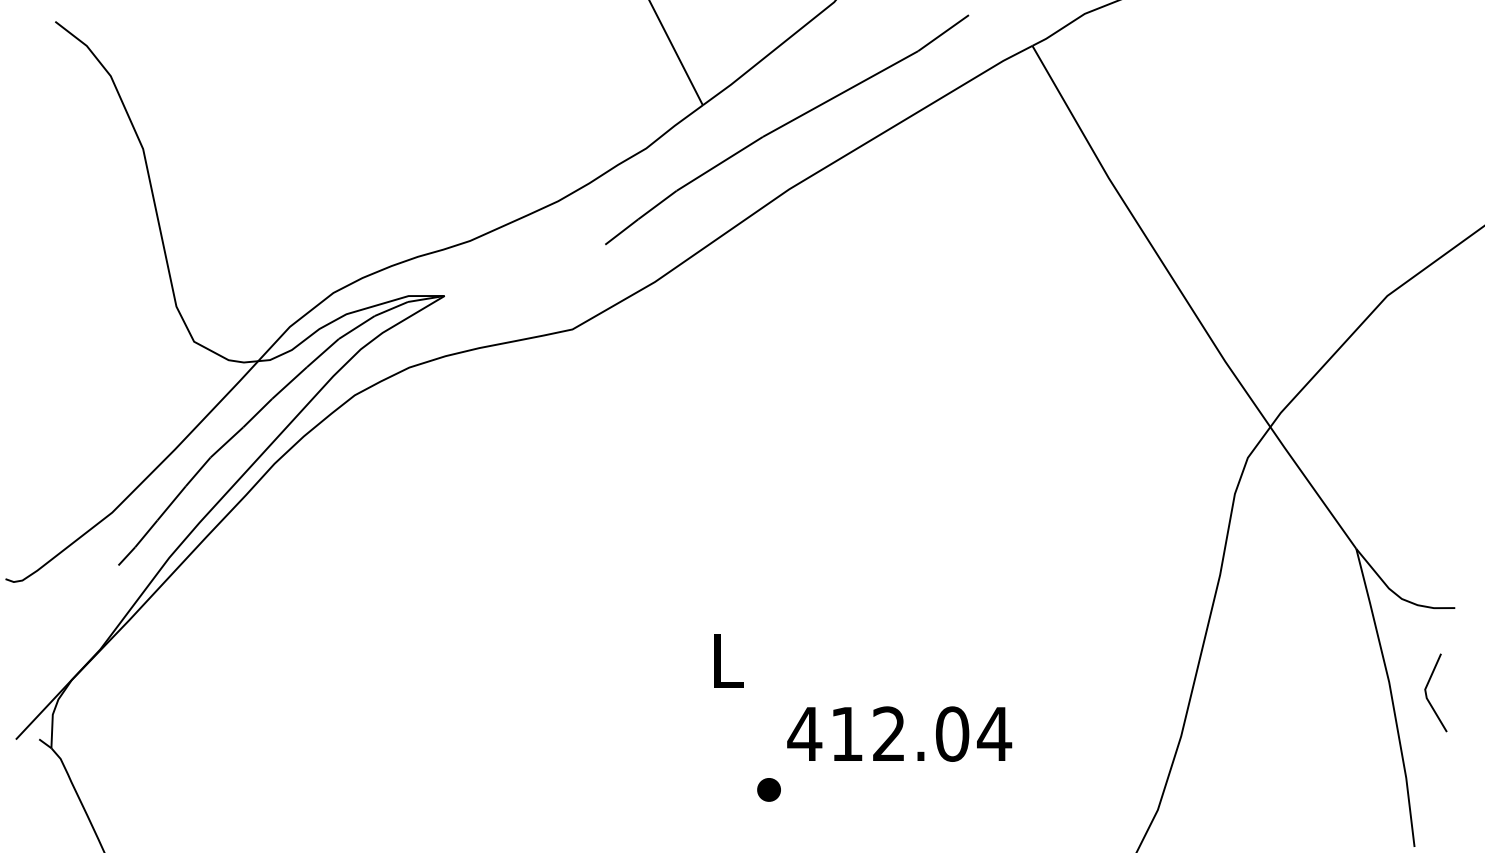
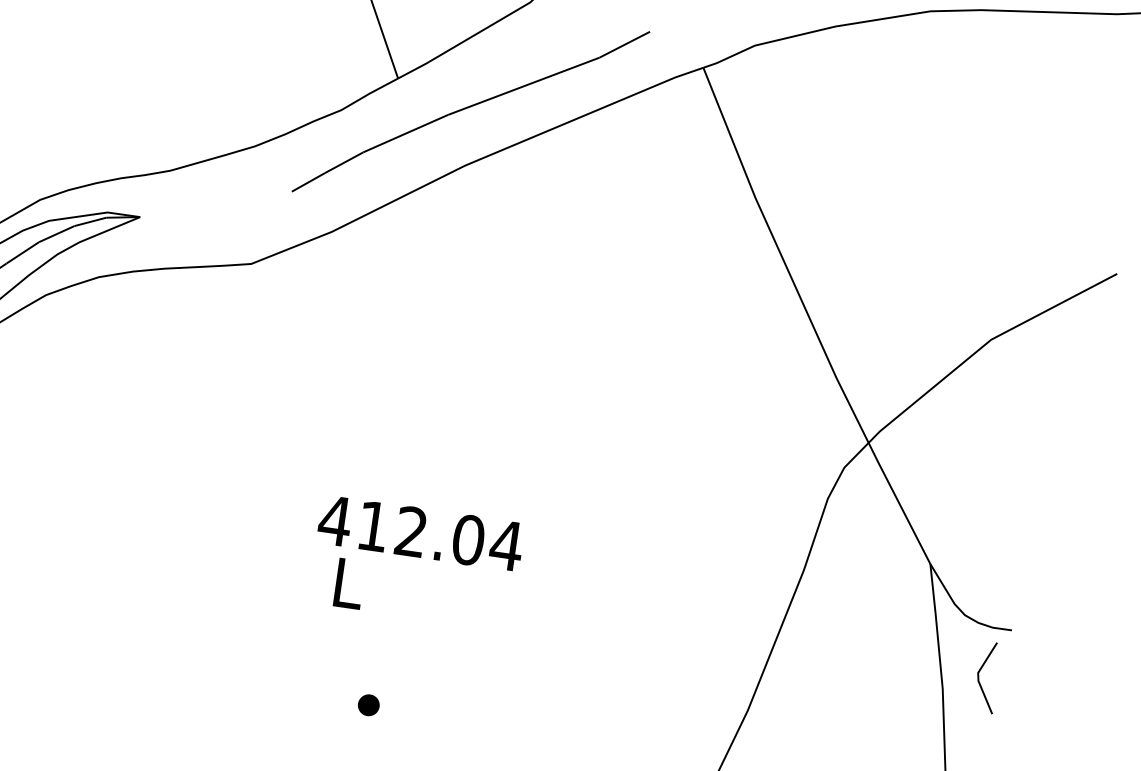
line: (1427, 695) -> (979, 678), moved
text: (899, 733) -> (420, 532), moved

